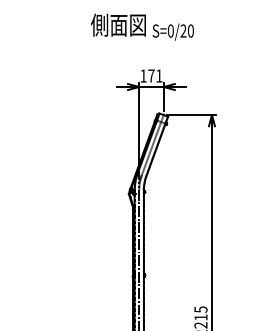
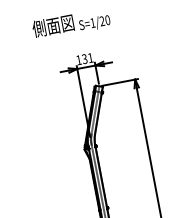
text: (170, 30) -> (92, 22), S=0/20 -> S=1/20
text: (151, 75) -> (84, 58), 171 -> 131

